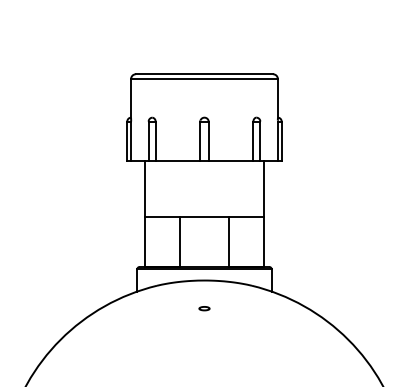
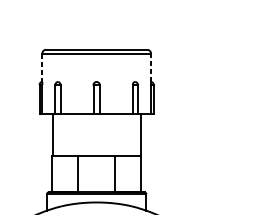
line: (277, 97) -> (150, 67), solid -> dashed
line: (131, 98) -> (42, 67), solid -> dashed

